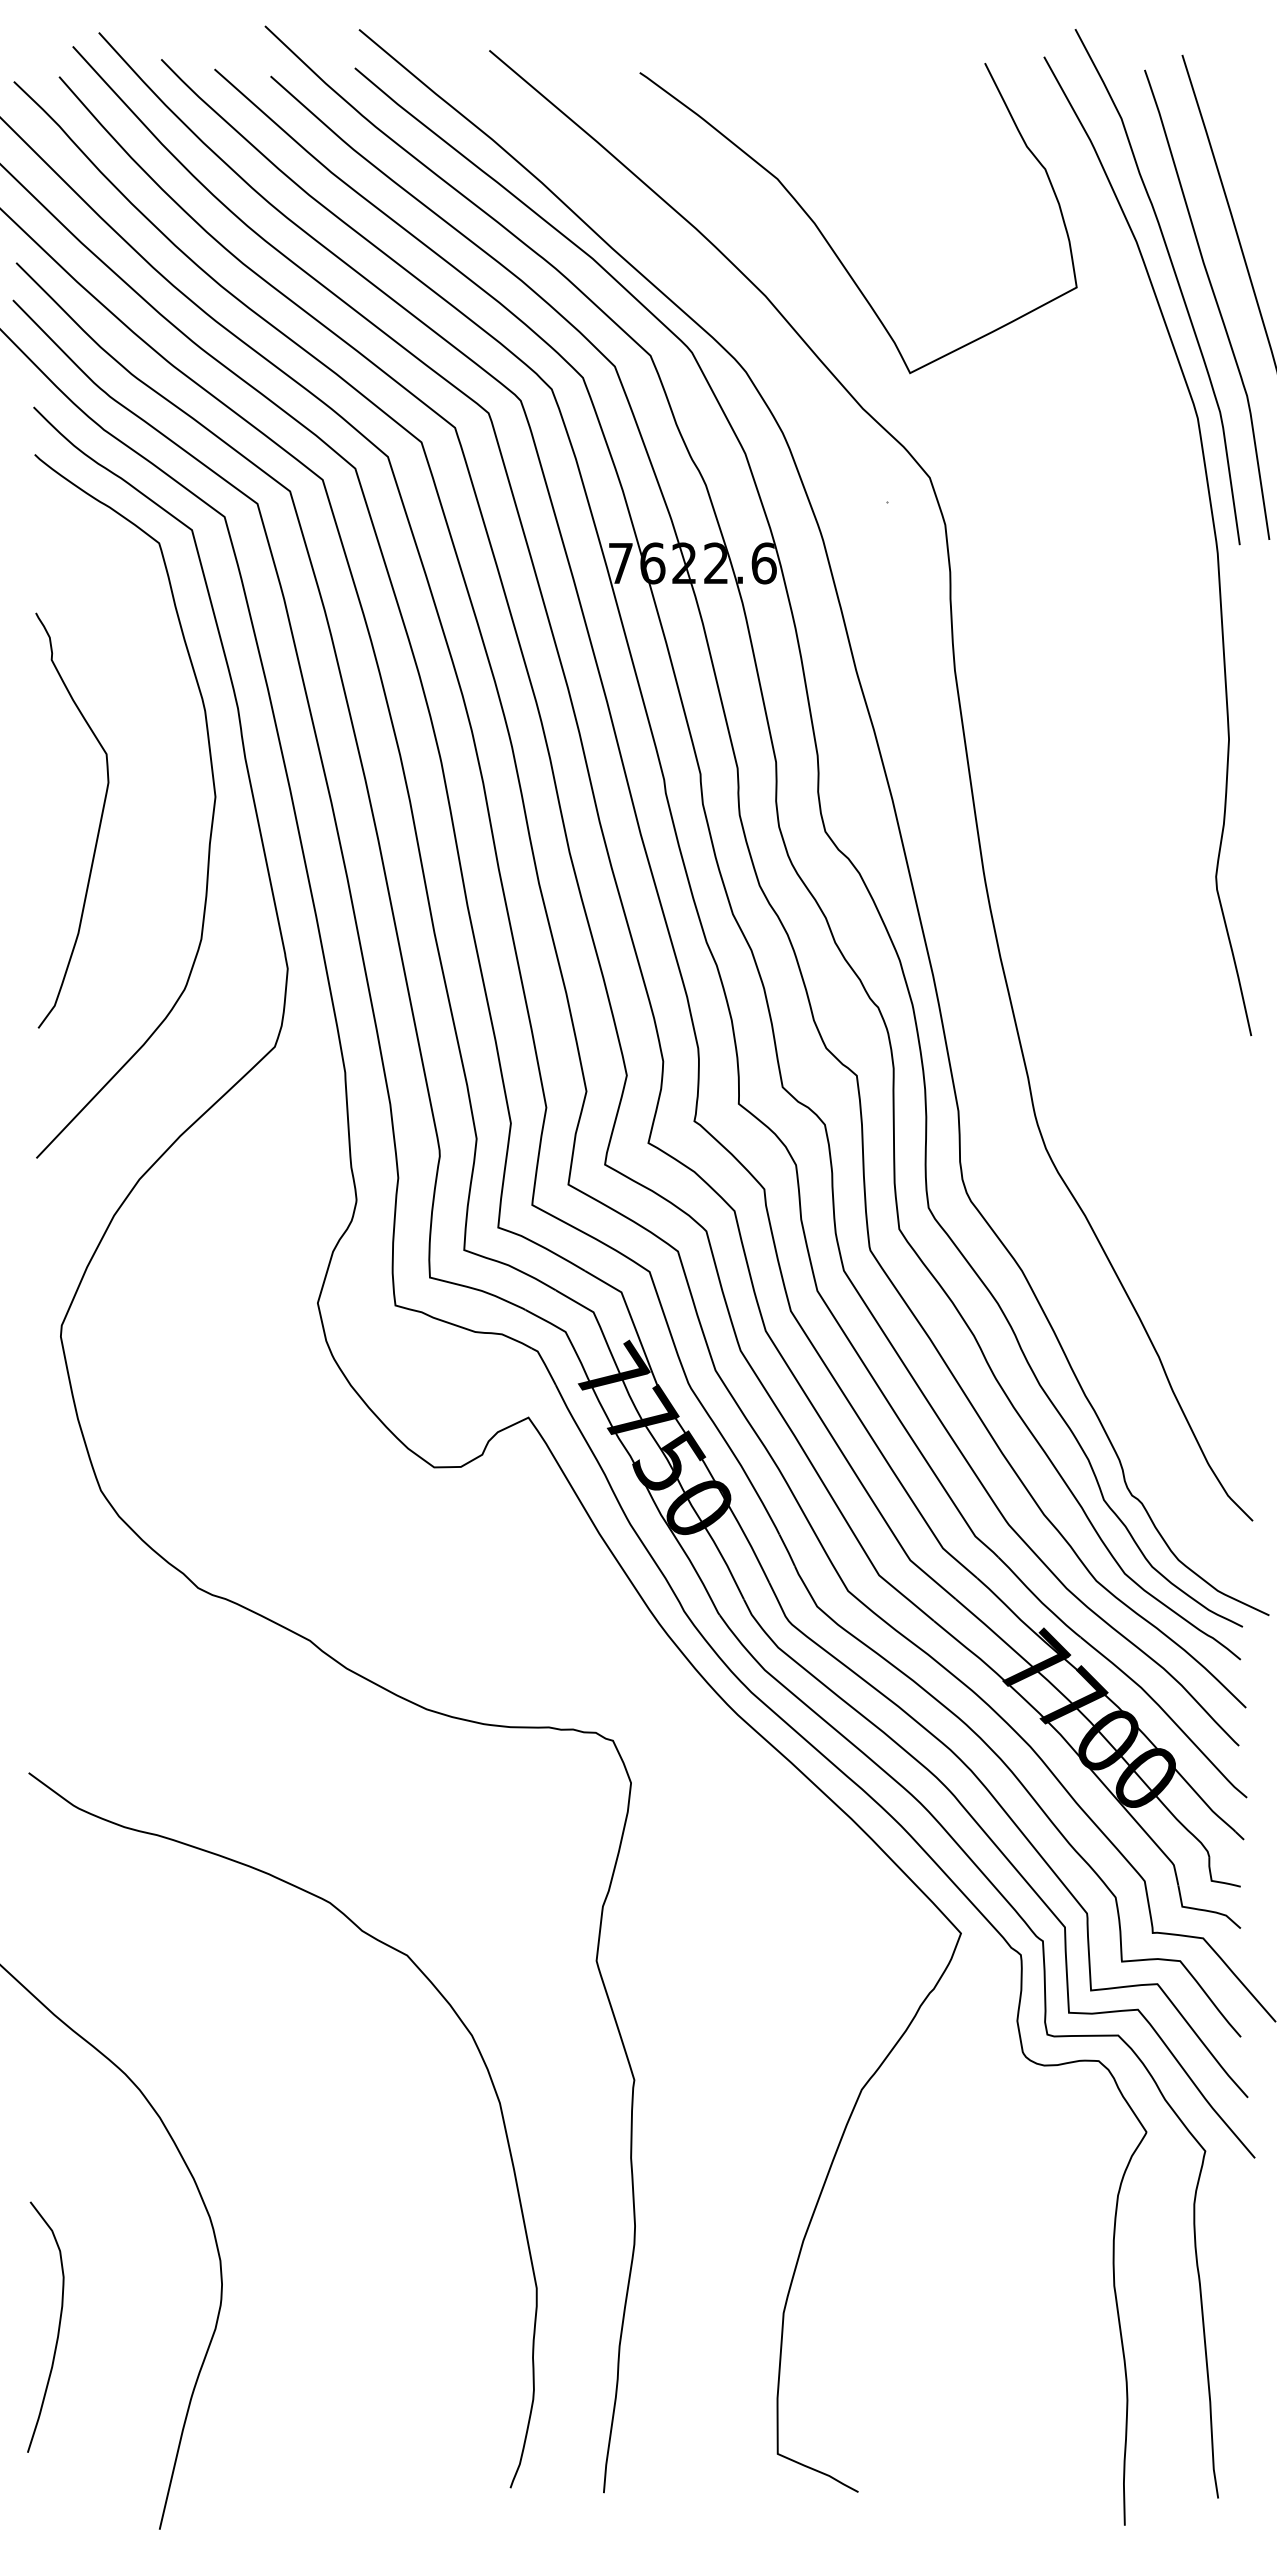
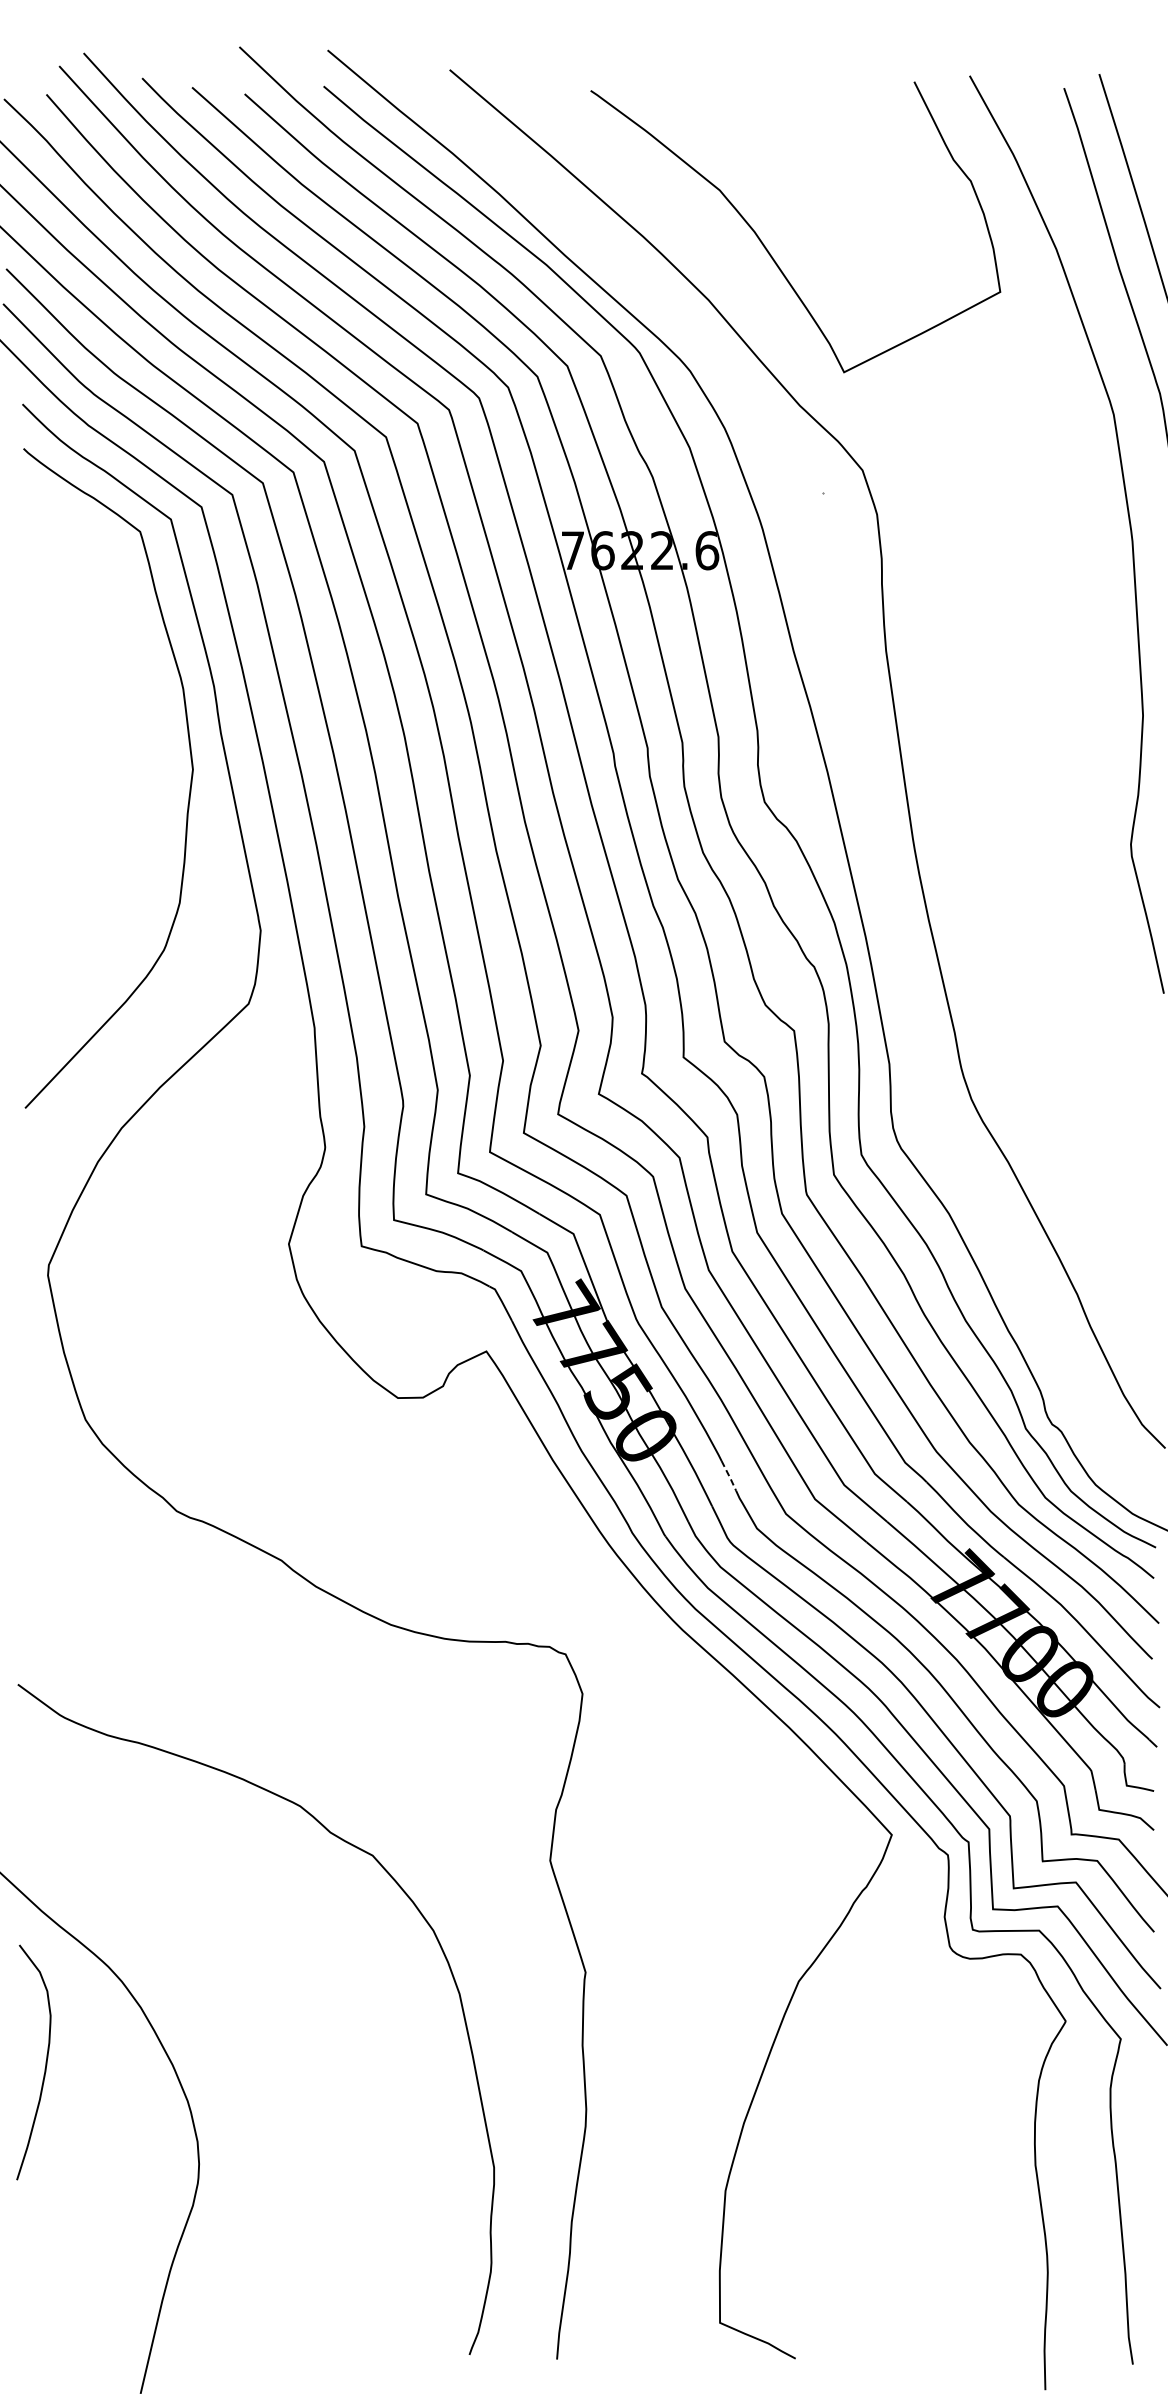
curve: (1176, 280) -> (1093, 285), removed
curve: (98, 826) -> (83, 797), removed
line: (787, 1551) -> (729, 1476), solid -> dashed
curve: (58, 2326) -> (45, 2061), moved

